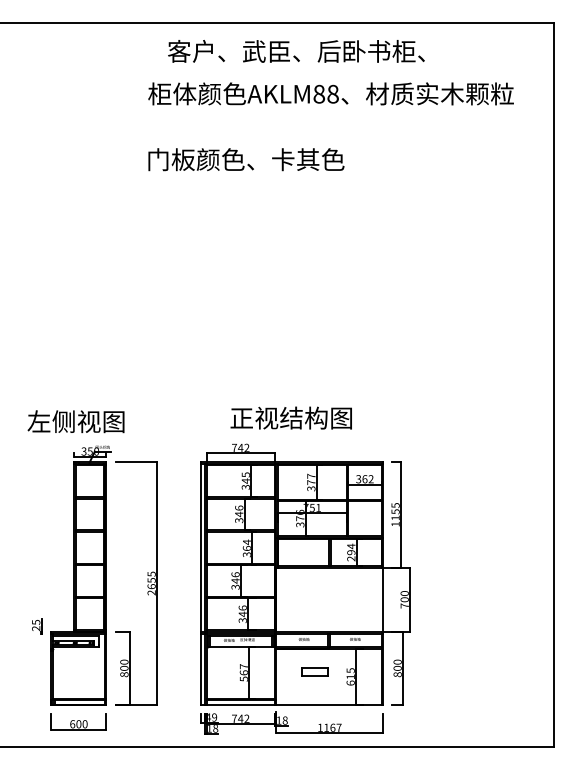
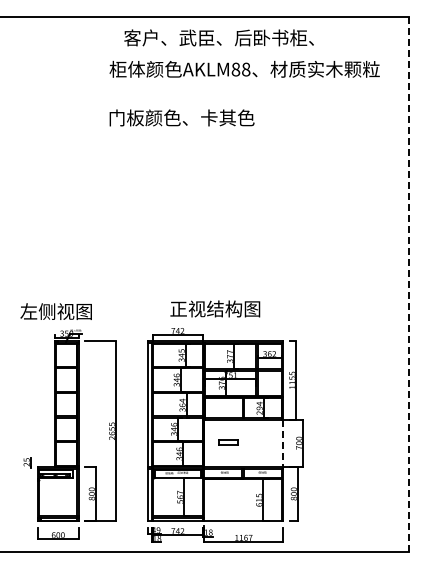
line: (554, 385) -> (409, 284), solid -> dashed
line: (383, 600) -> (283, 443), solid -> dashed
part: (314, 671) -> (228, 442), moved

